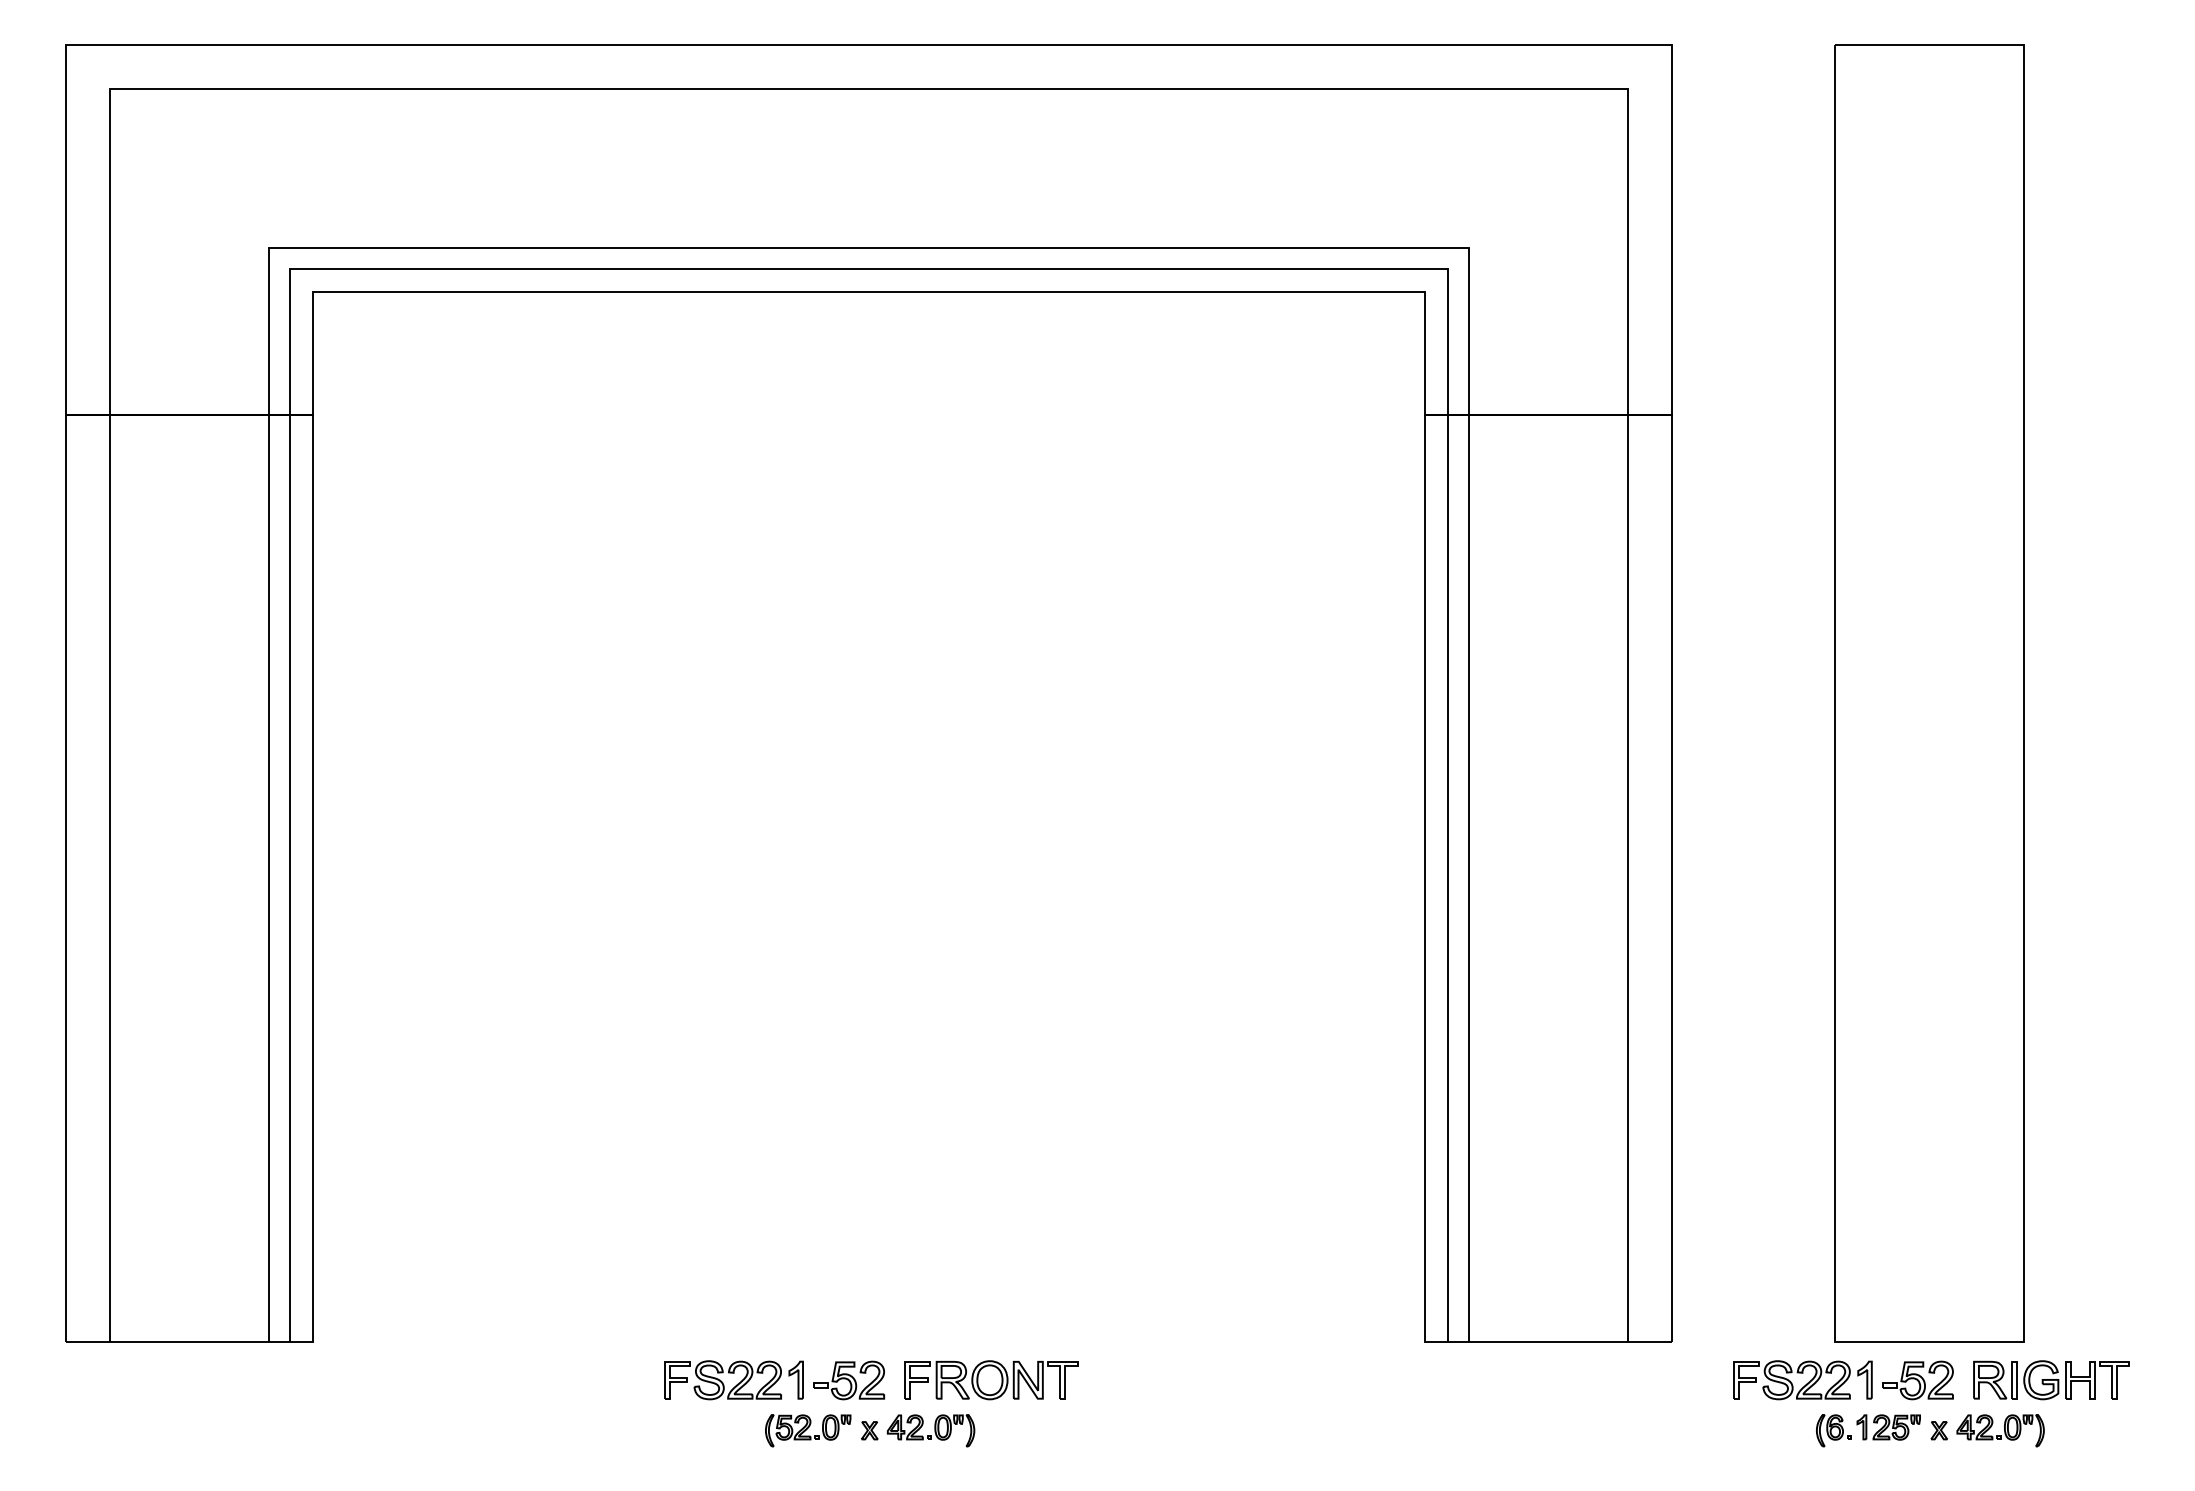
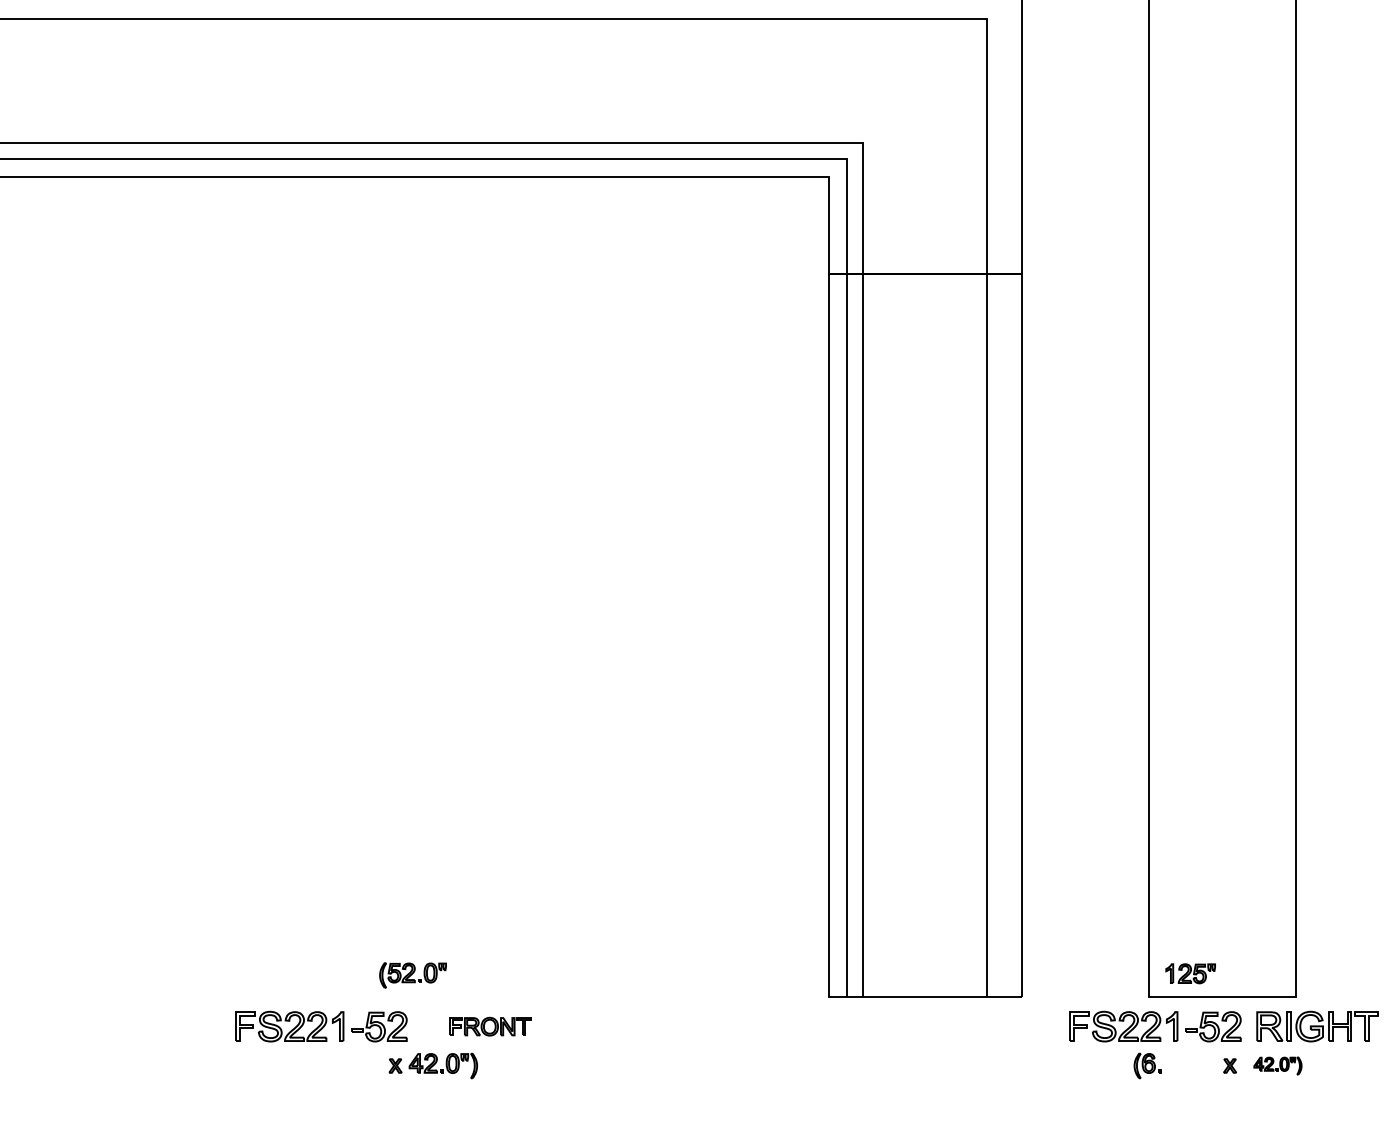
part: (991, 1380) -> (490, 1026), size x0.6
part: (1888, 1427) -> (1190, 973), moved
part: (808, 1430) -> (413, 975), moved
part: (2000, 1430) -> (1277, 1065), size x0.7

